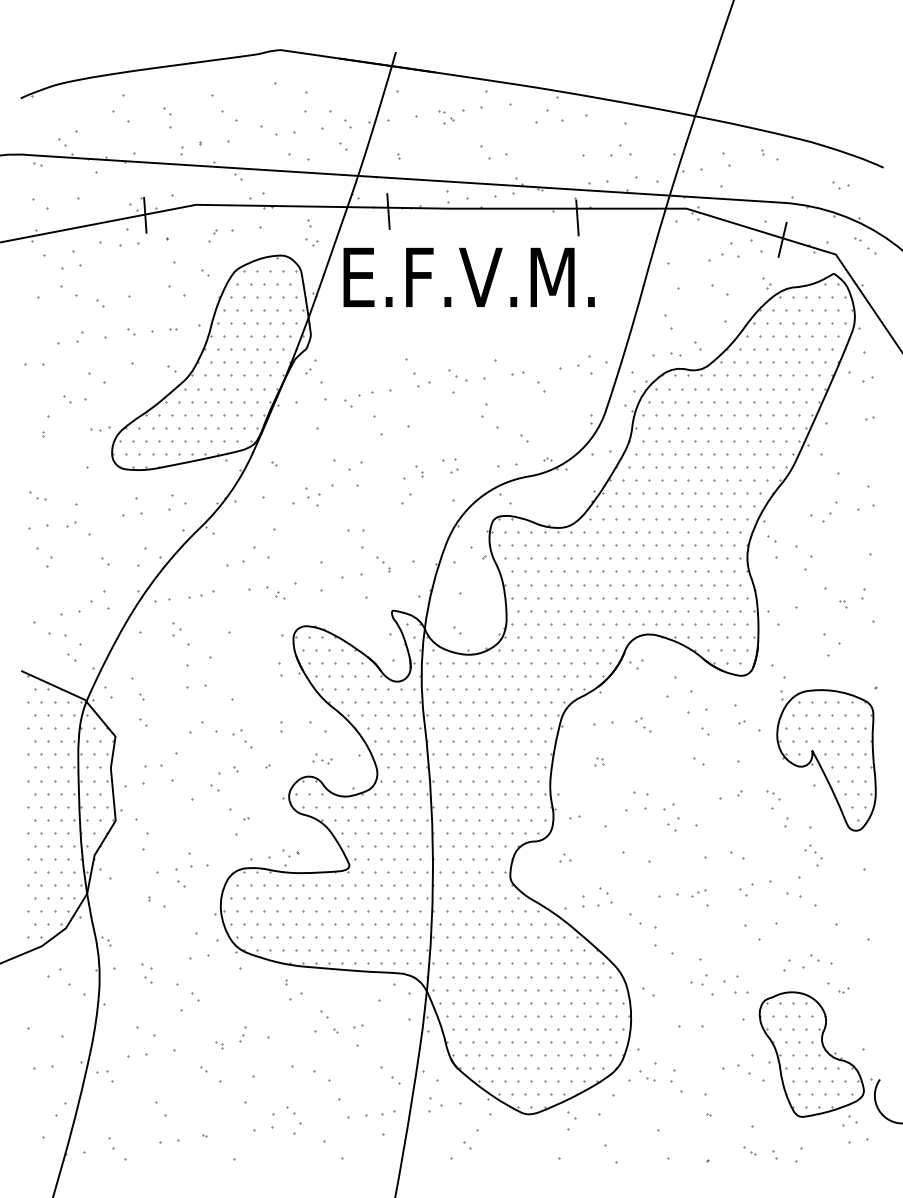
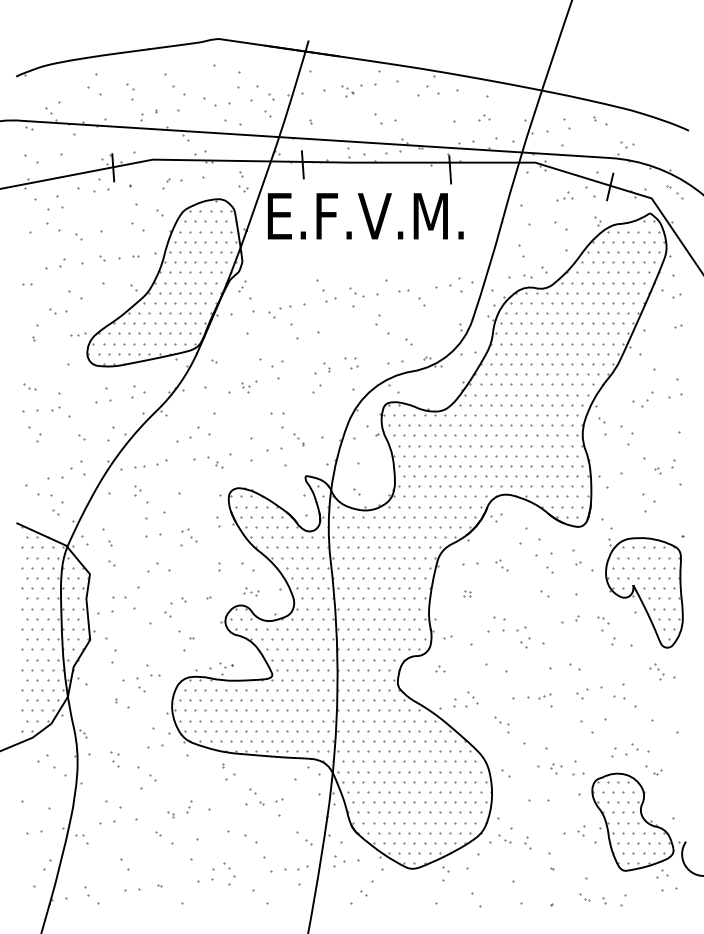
part: (621, 150) -> (484, 117), size x0.62
part: (840, 185) -> (627, 144), moved
part: (724, 252) -> (564, 196), size x0.62
part: (35, 364) -> (27, 284), size x0.62
part: (320, 495) -> (249, 386), size x0.71
part: (178, 598) -> (139, 466), size x0.62
part: (243, 739) -> (189, 535), moved
part: (812, 854) -> (656, 671), moved
part: (199, 866) -> (155, 675), size x0.62
part: (643, 929) -> (501, 724), size x0.62
part: (713, 985) -> (556, 768), size x0.62
part: (745, 1065) -> (581, 830), size x0.62
part: (676, 1080) -> (527, 842), size x0.62

